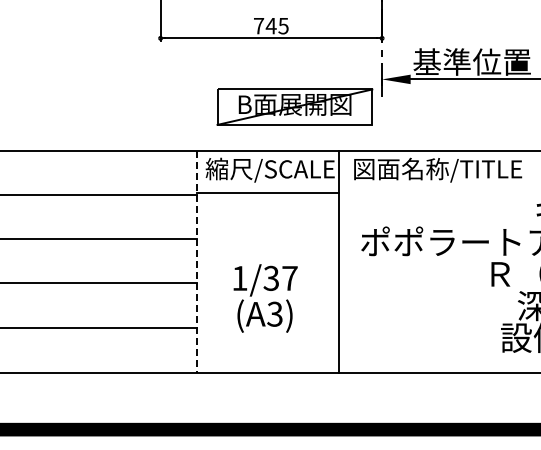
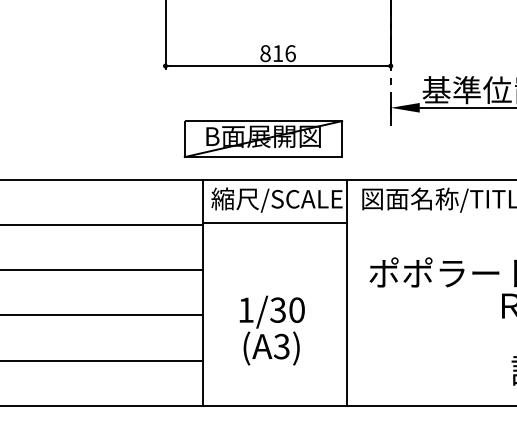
text: (271, 25) -> (278, 52), 745 -> 816
part: (294, 106) -> (263, 138), moved
line: (197, 261) -> (203, 292), dashed -> solid
text: (289, 277) -> (296, 309), 1/37 -> 1/30

